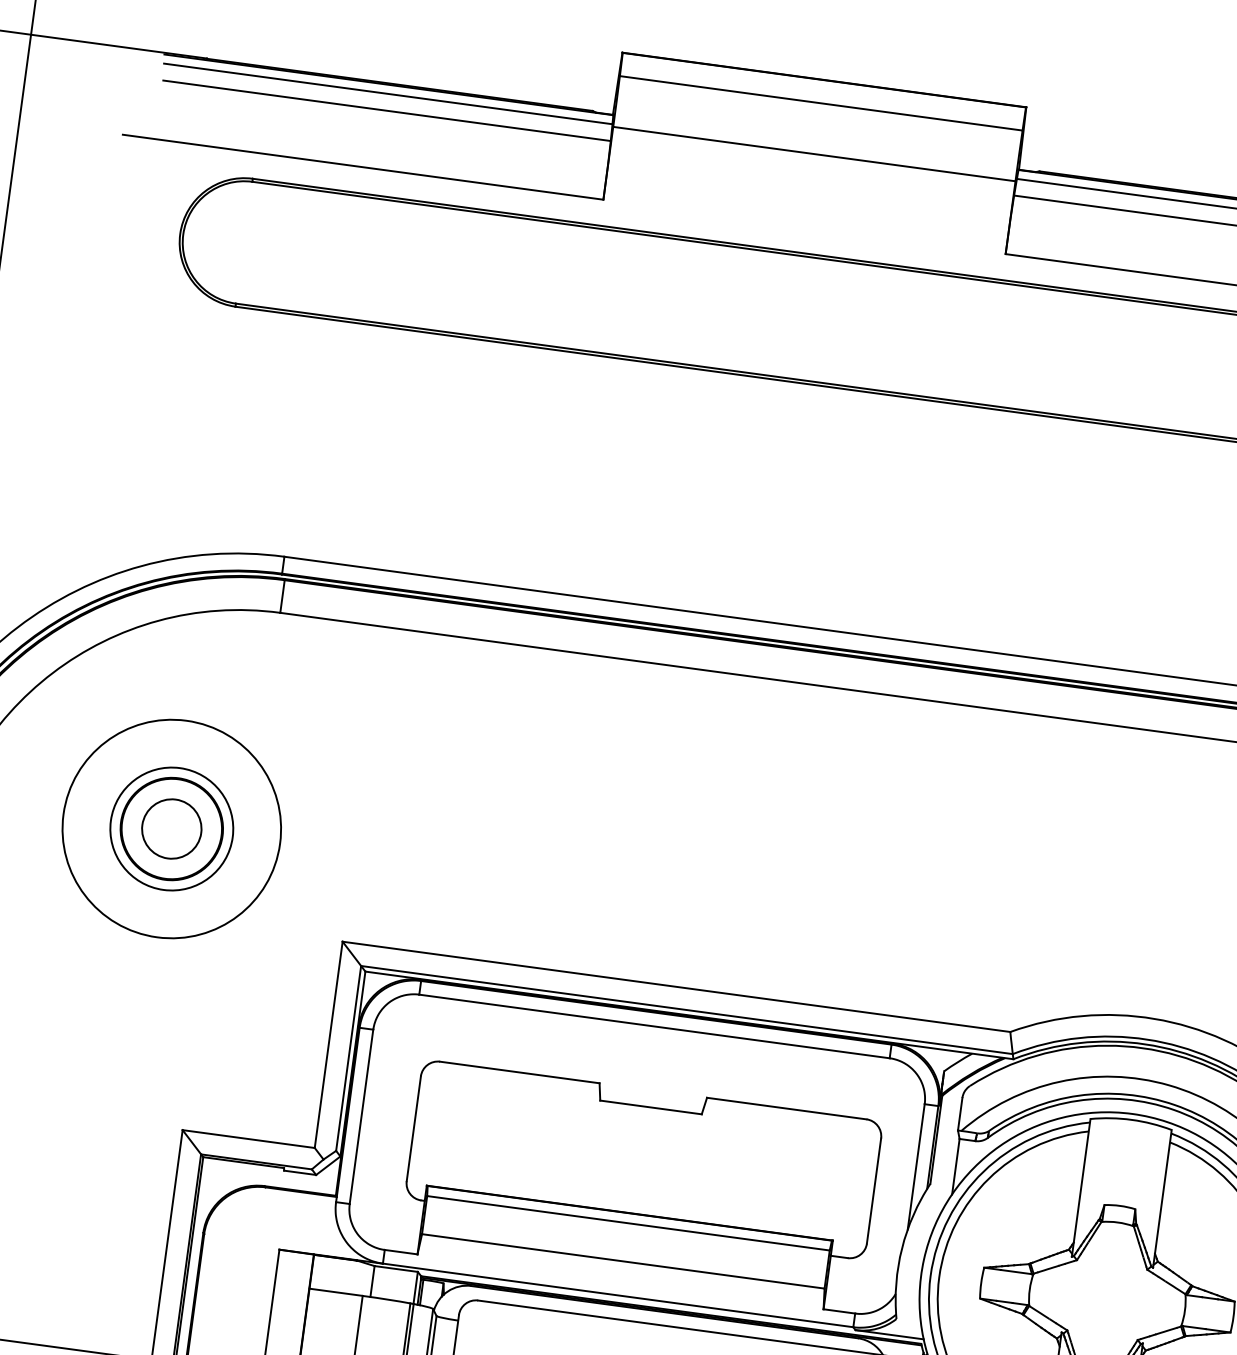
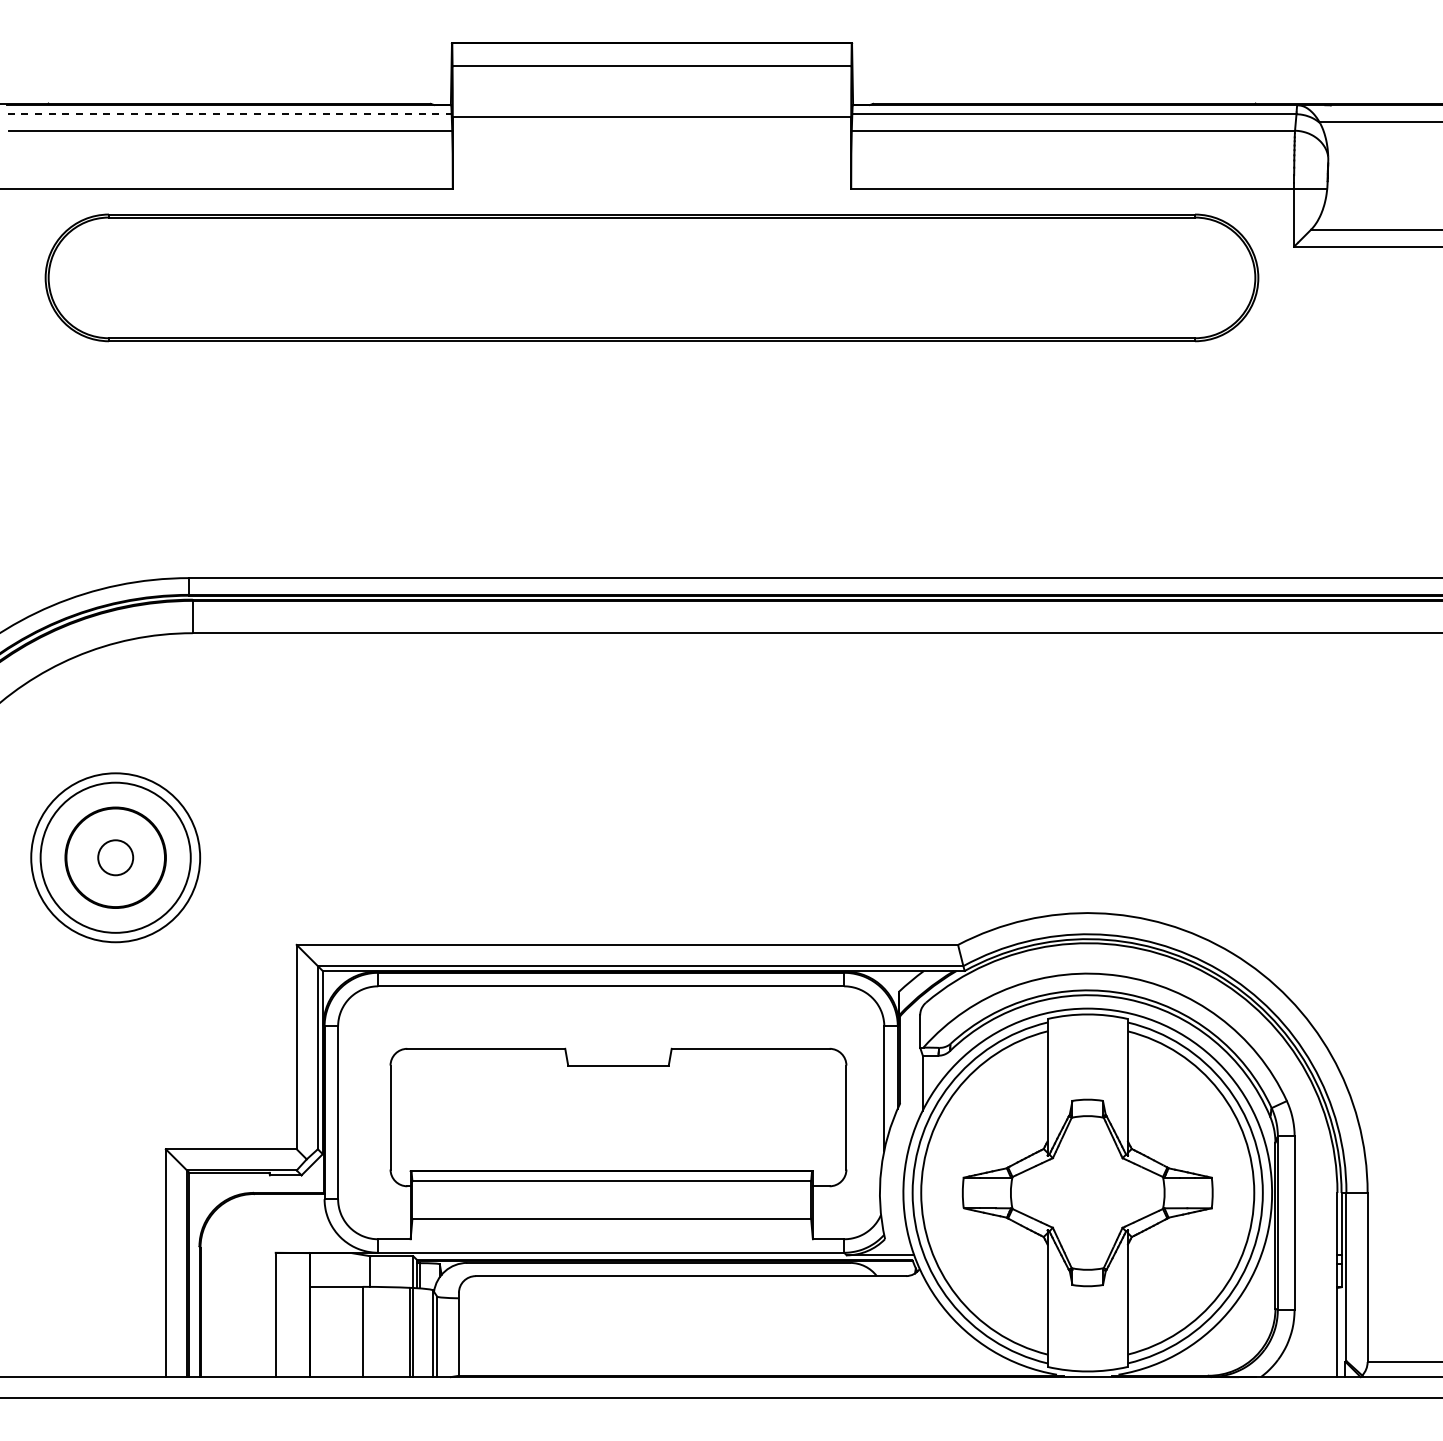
line: (389, 94) -> (230, 114), solid -> dashed
circle: (171, 828) -> (115, 857), size x0.6
circle: (171, 828) -> (115, 857), size x0.7
circle: (171, 828) -> (115, 857), size x1.4

